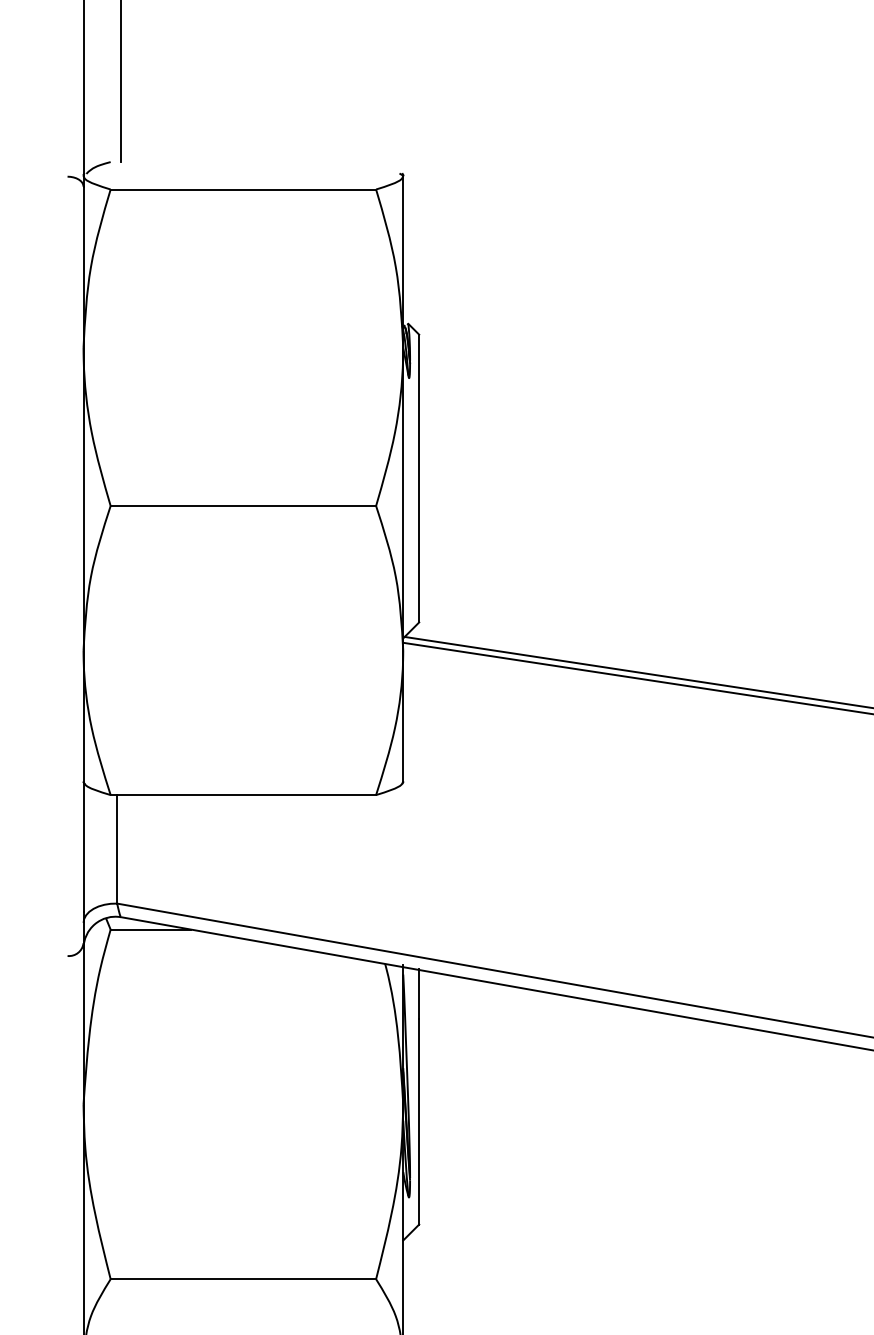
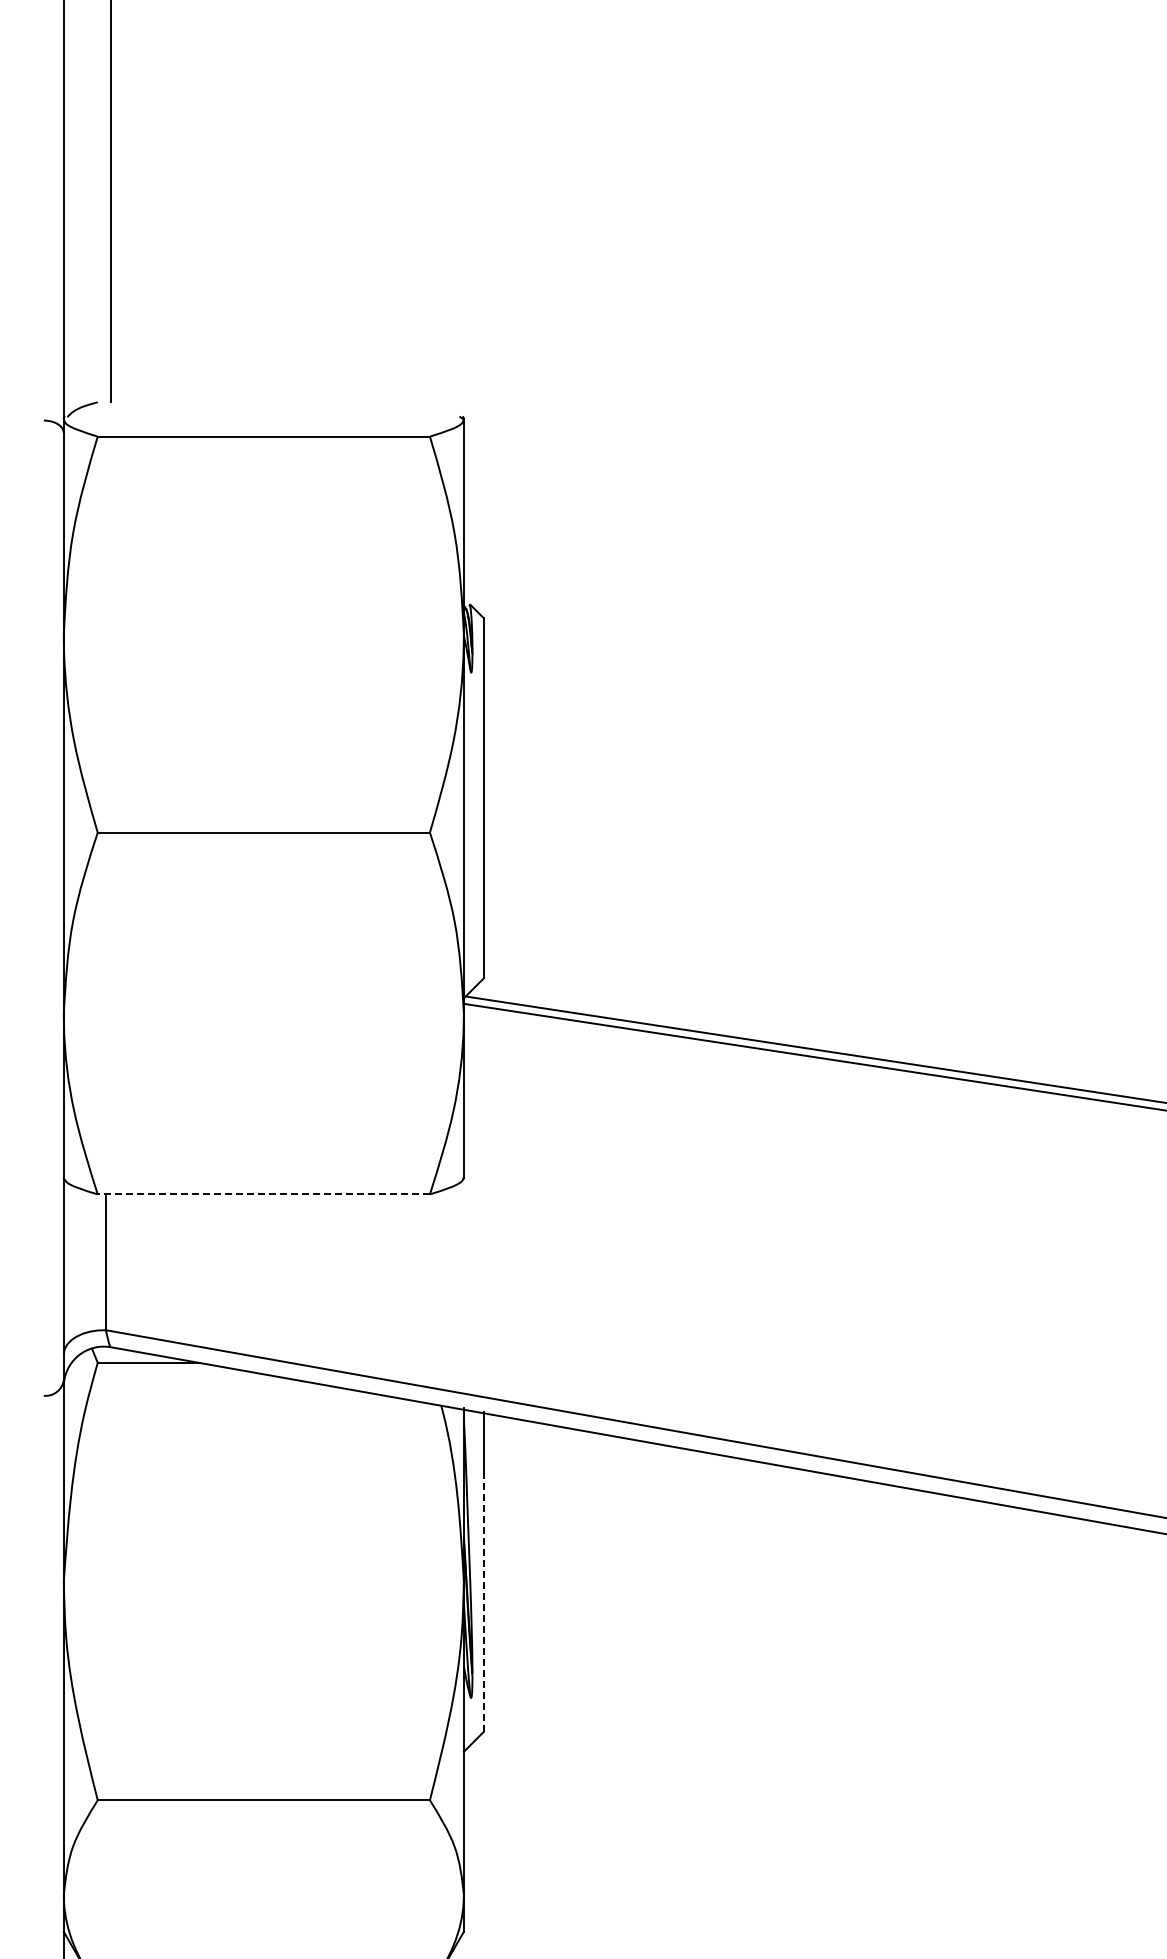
line: (243, 795) -> (263, 1194), solid -> dashed
line: (418, 1121) -> (483, 1603), solid -> dashed

